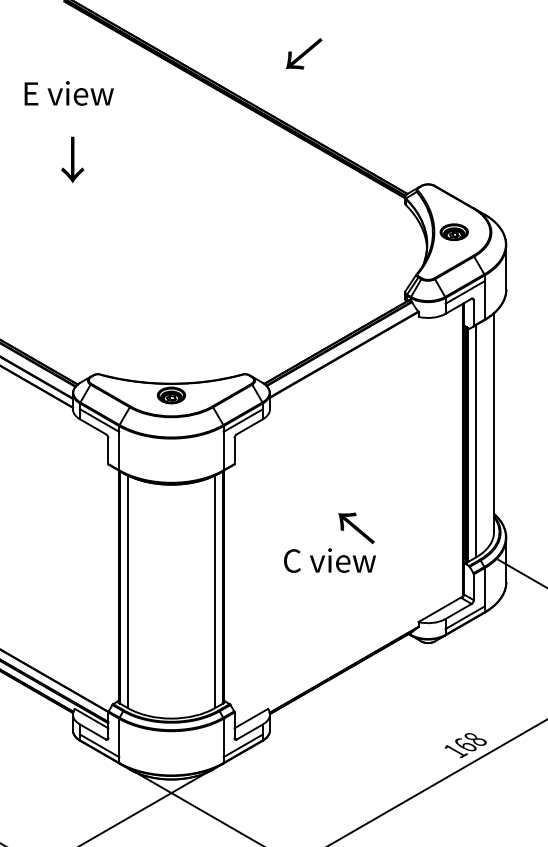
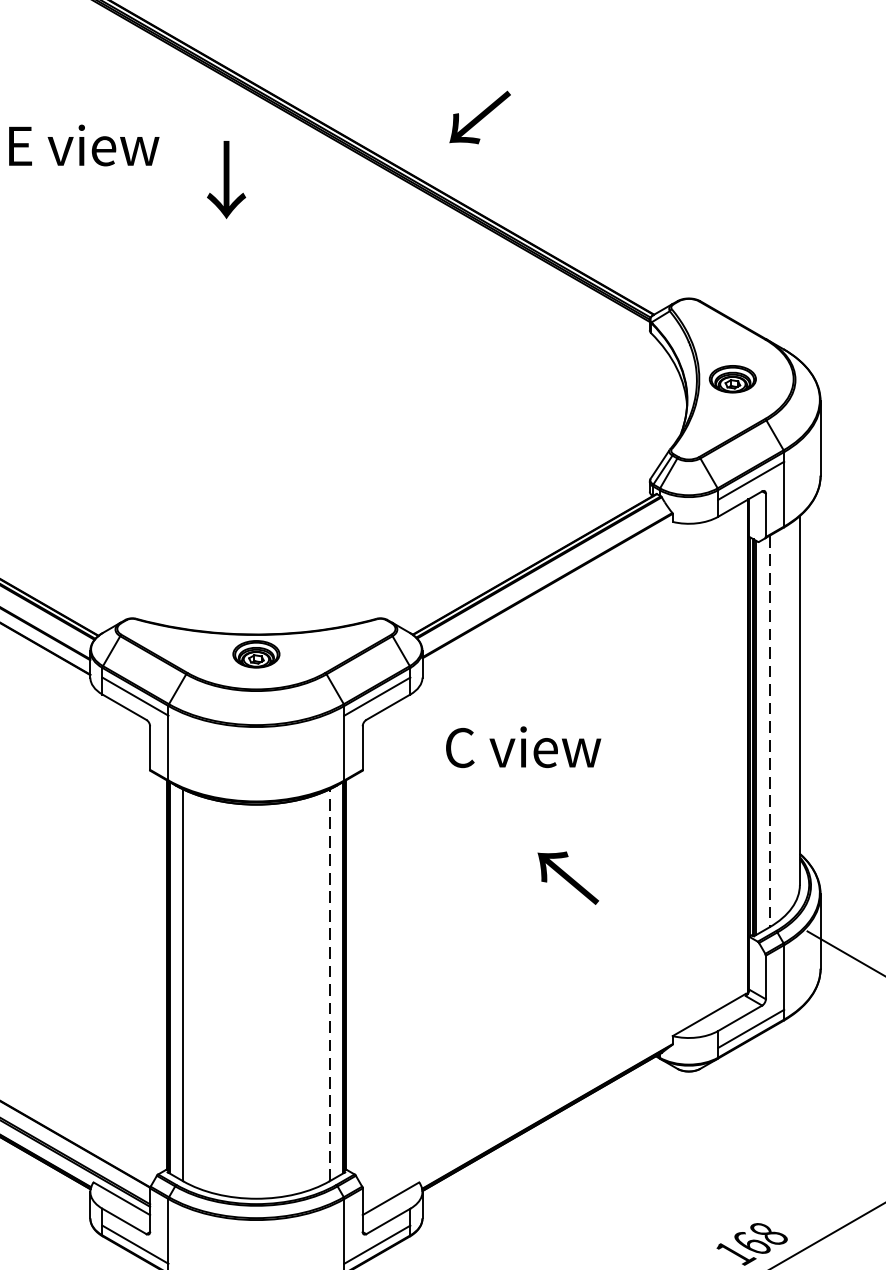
text: (304, 53) -> (480, 116), moved
text: (72, 159) -> (226, 179), moved
line: (476, 441) -> (770, 731), solid -> dashed
text: (329, 560) -> (522, 747), moved
line: (214, 591) -> (328, 984), solid -> dashed

